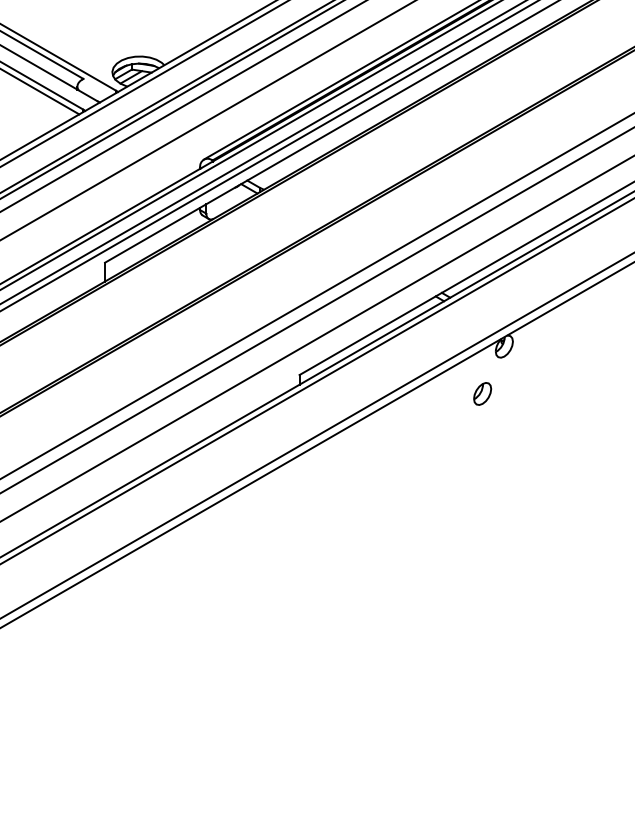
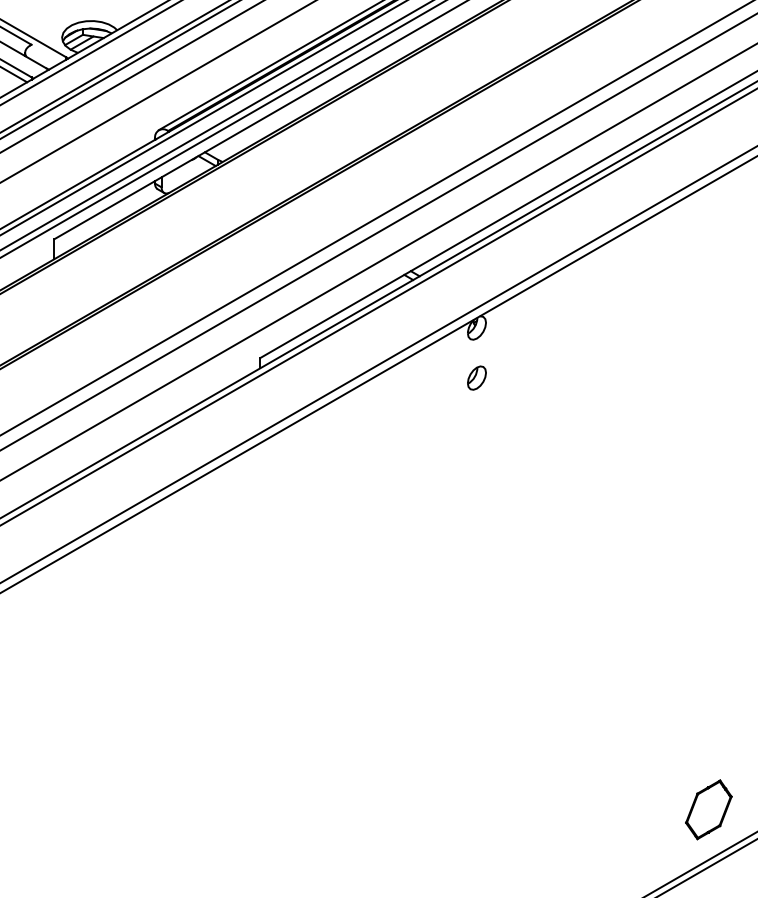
part: (482, 393) -> (476, 377), moved

